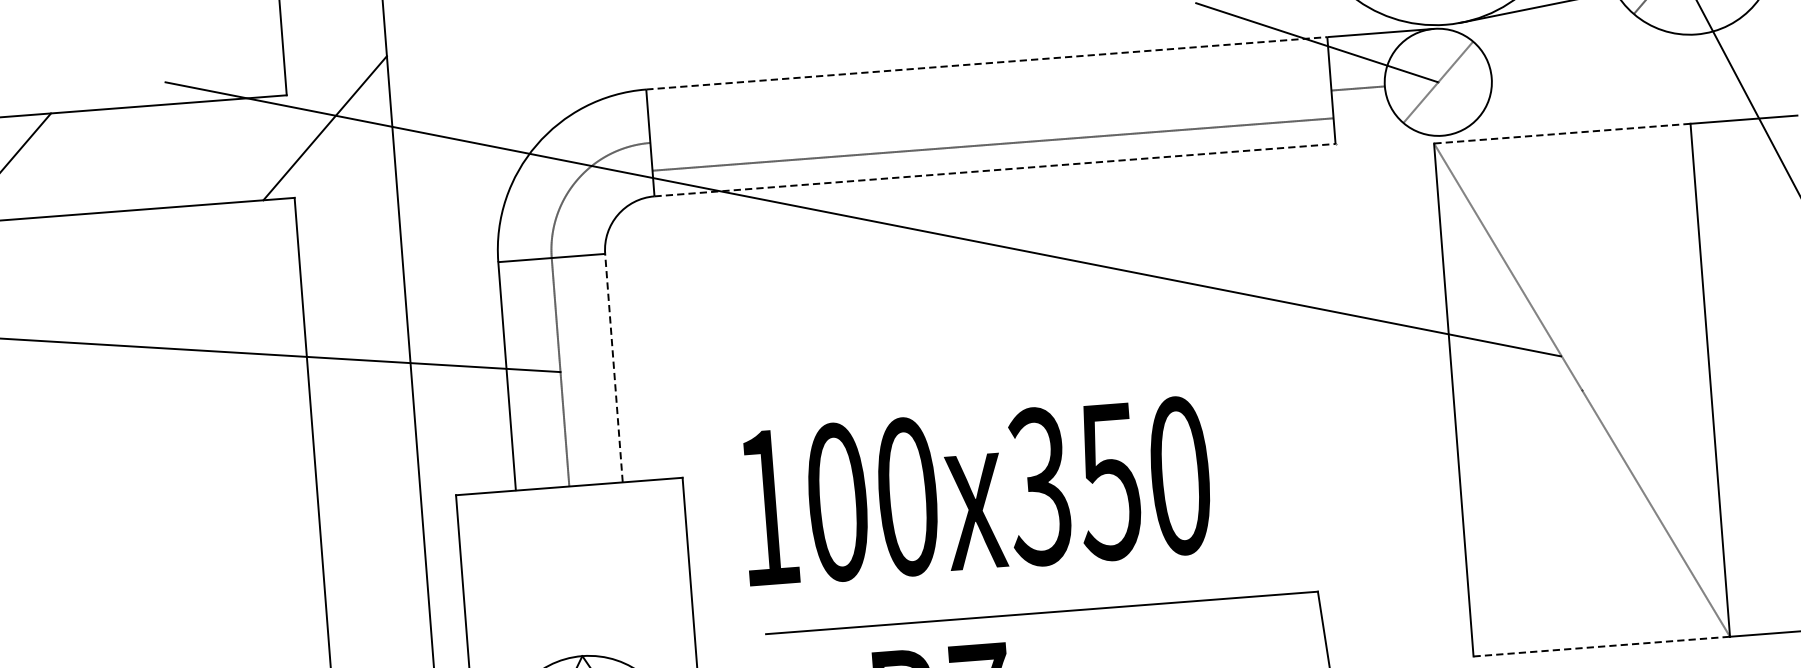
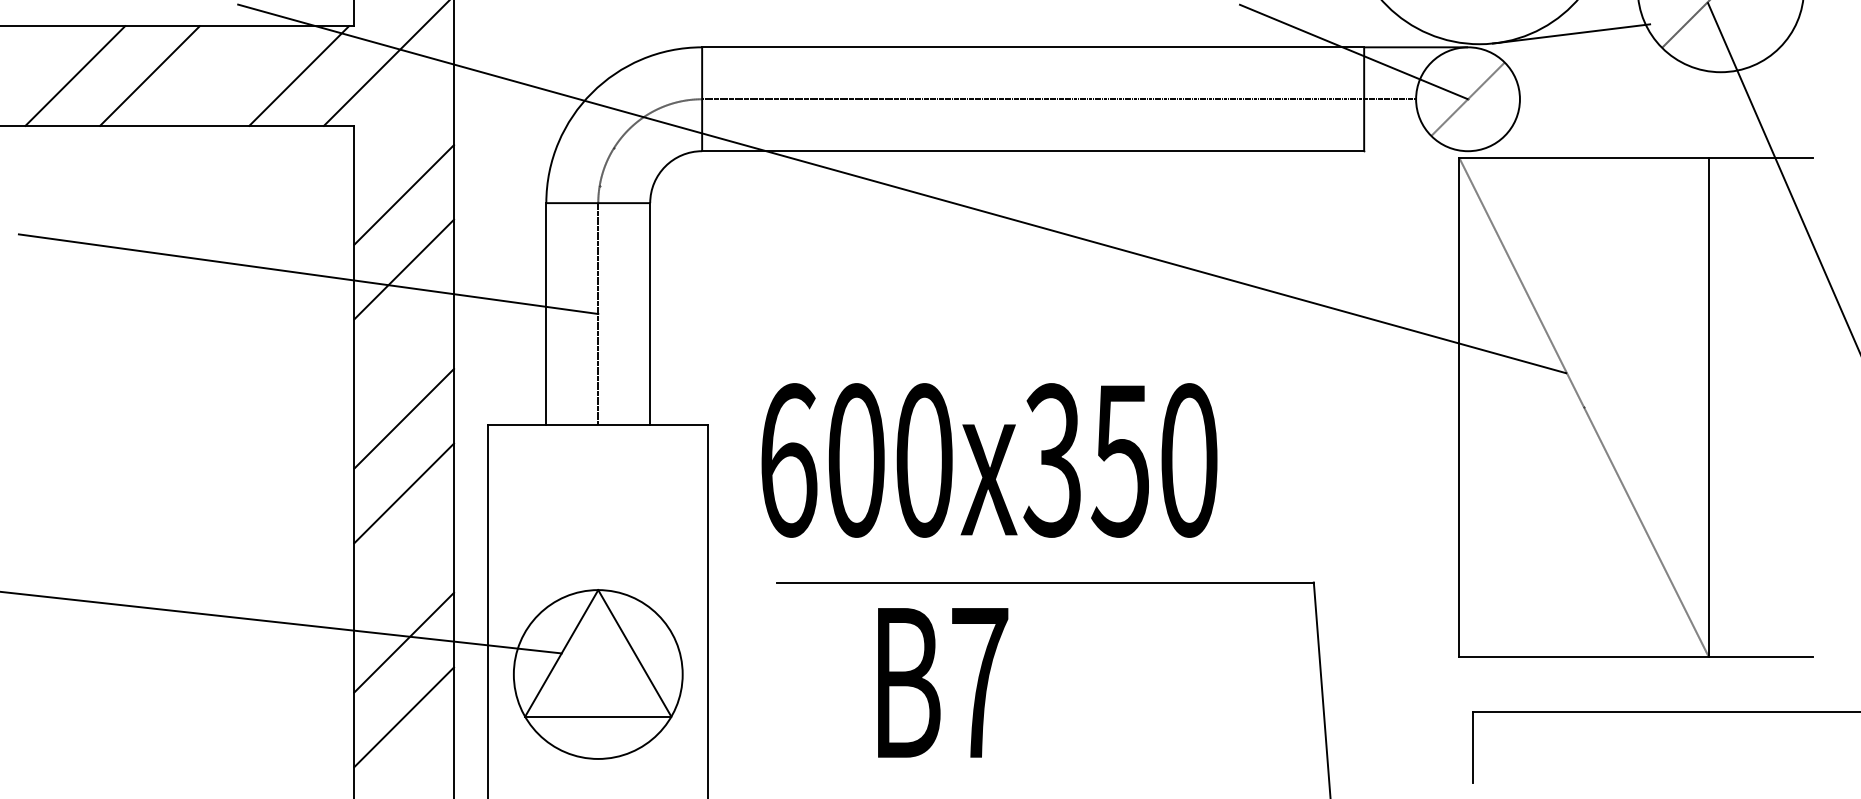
line: (987, 63) -> (1033, 47), dashed -> solid
line: (1562, 134) -> (1584, 158), dashed -> solid
line: (993, 144) -> (1033, 99), moved
line: (234, 150) -> (299, 75), added
line: (79, 162) -> (149, 75), added
line: (995, 170) -> (1033, 151), dashed -> solid
line: (351, 264) -> (404, 194), added
line: (357, 341) -> (404, 269), added
line: (614, 367) -> (650, 313), dashed -> solid
line: (369, 494) -> (404, 418), added
text: (768, 507) -> (789, 460), 100 -> 600
line: (375, 572) -> (404, 493), added
line: (1602, 646) -> (1584, 656), dashed -> solid

